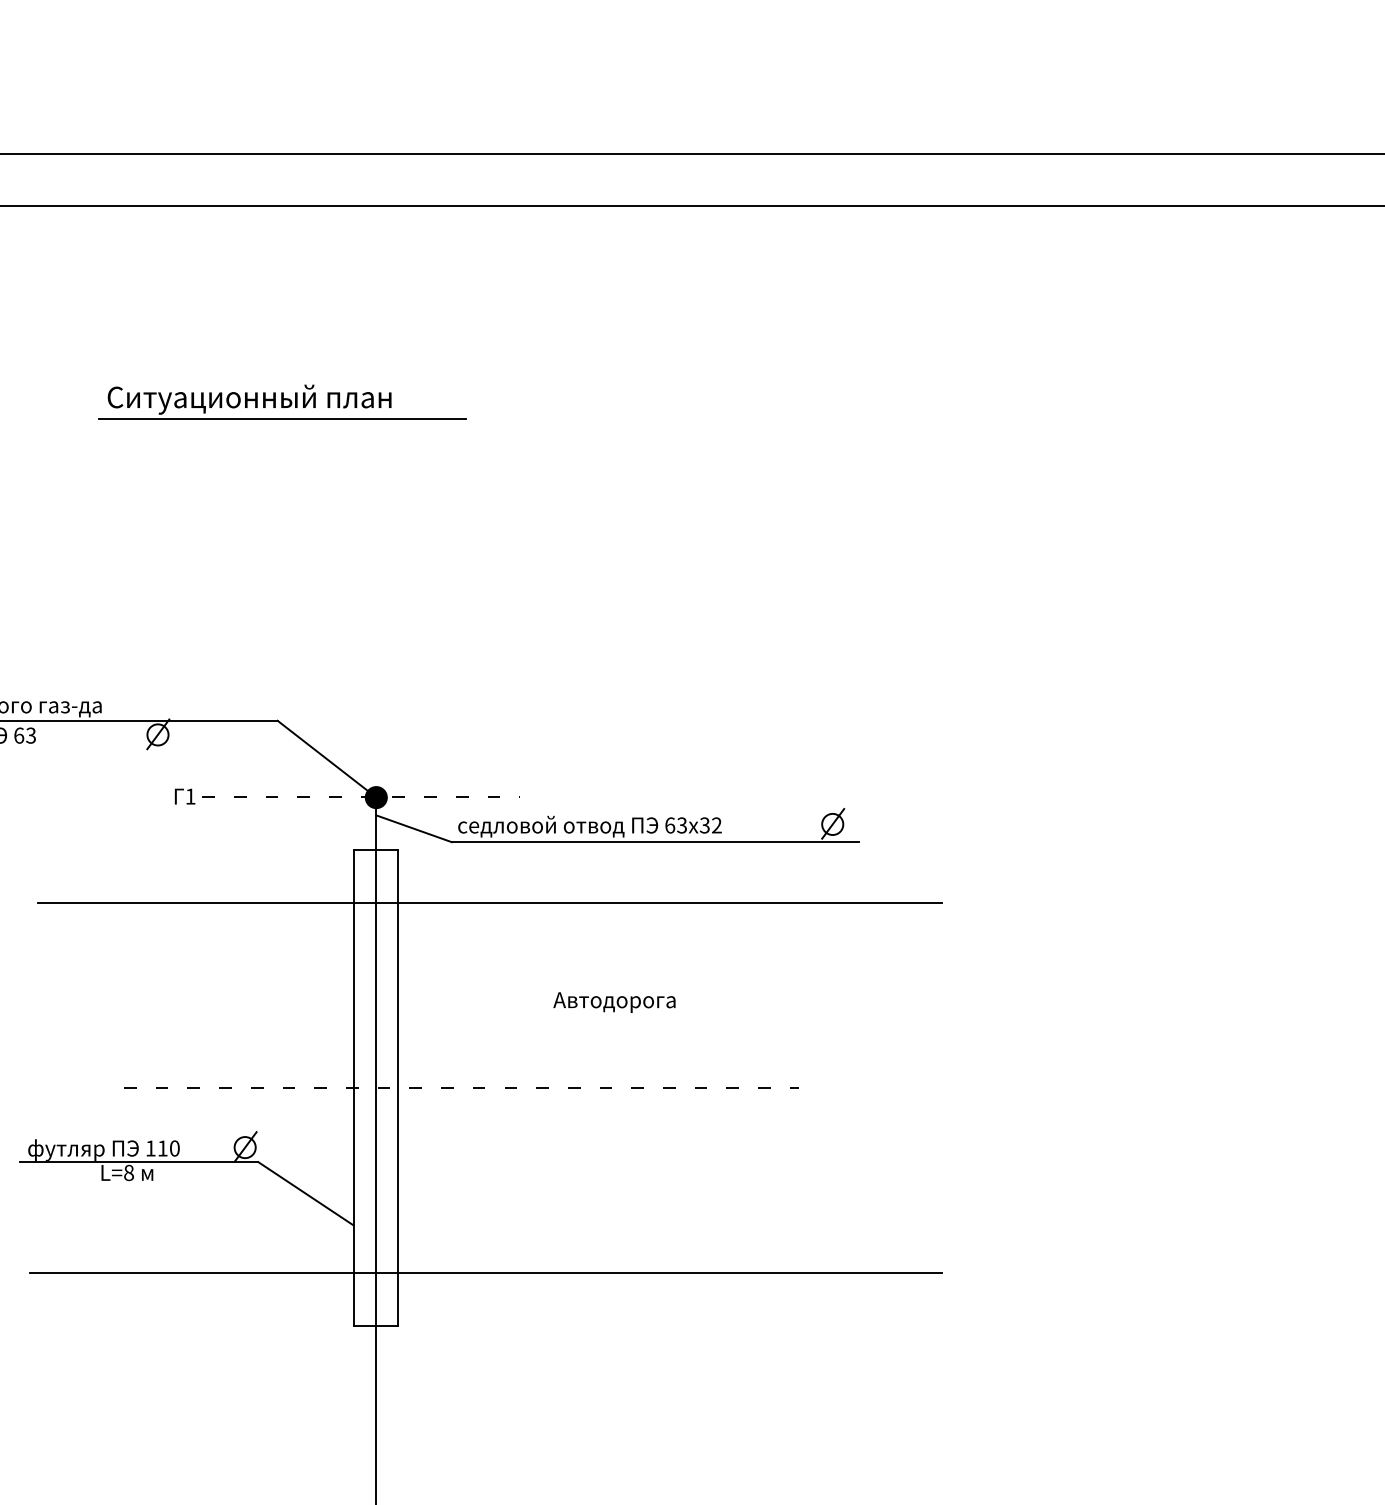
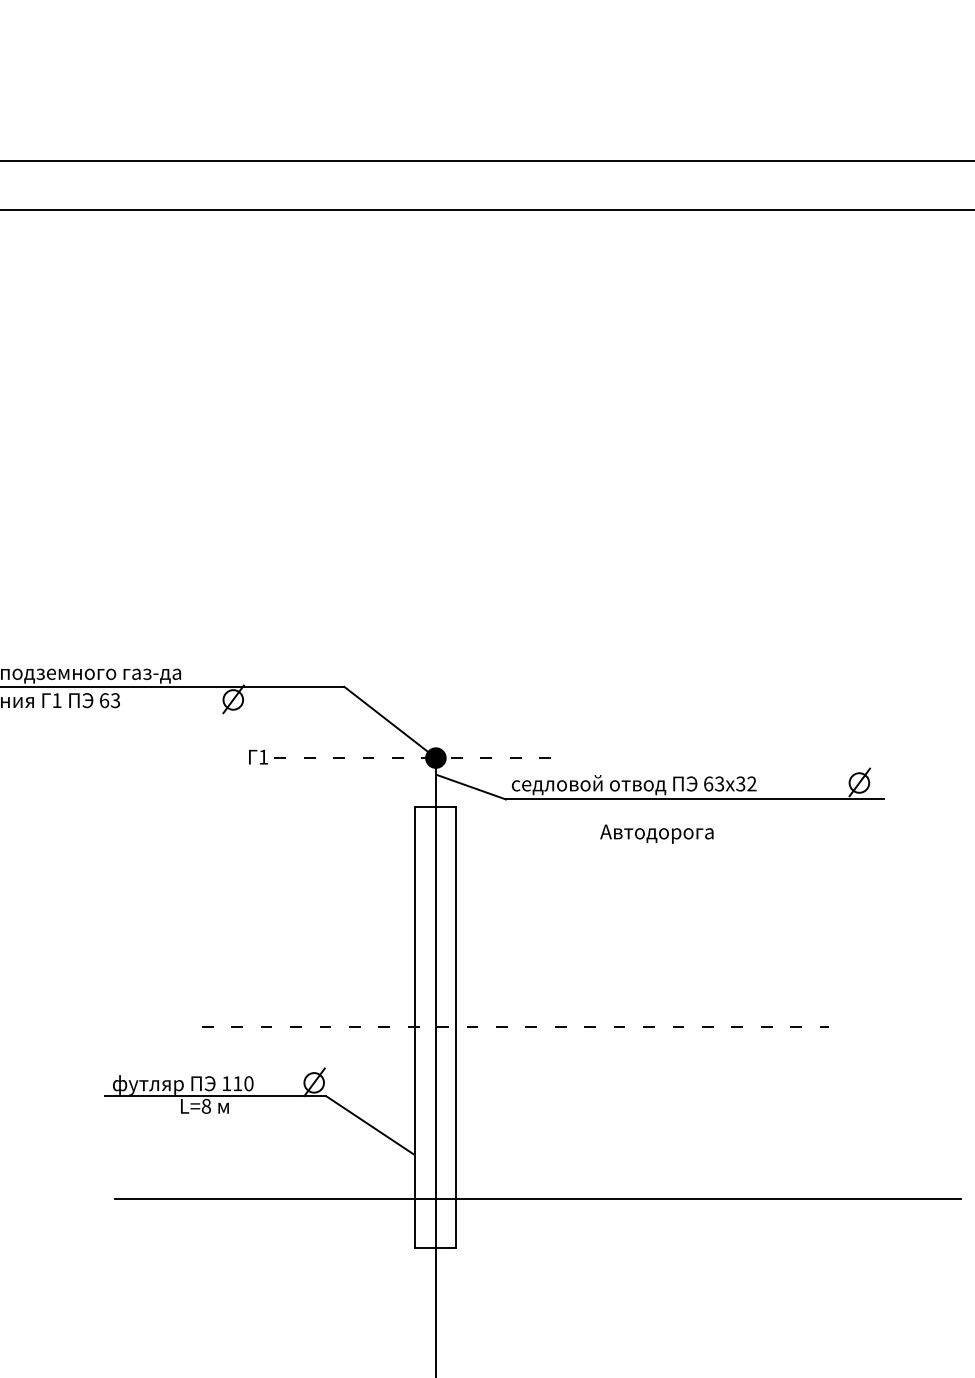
part: (282, 401) -> (348, 390), removed
line: (489, 902) -> (540, 855), removed
text: (614, 1002) -> (656, 834), moved

